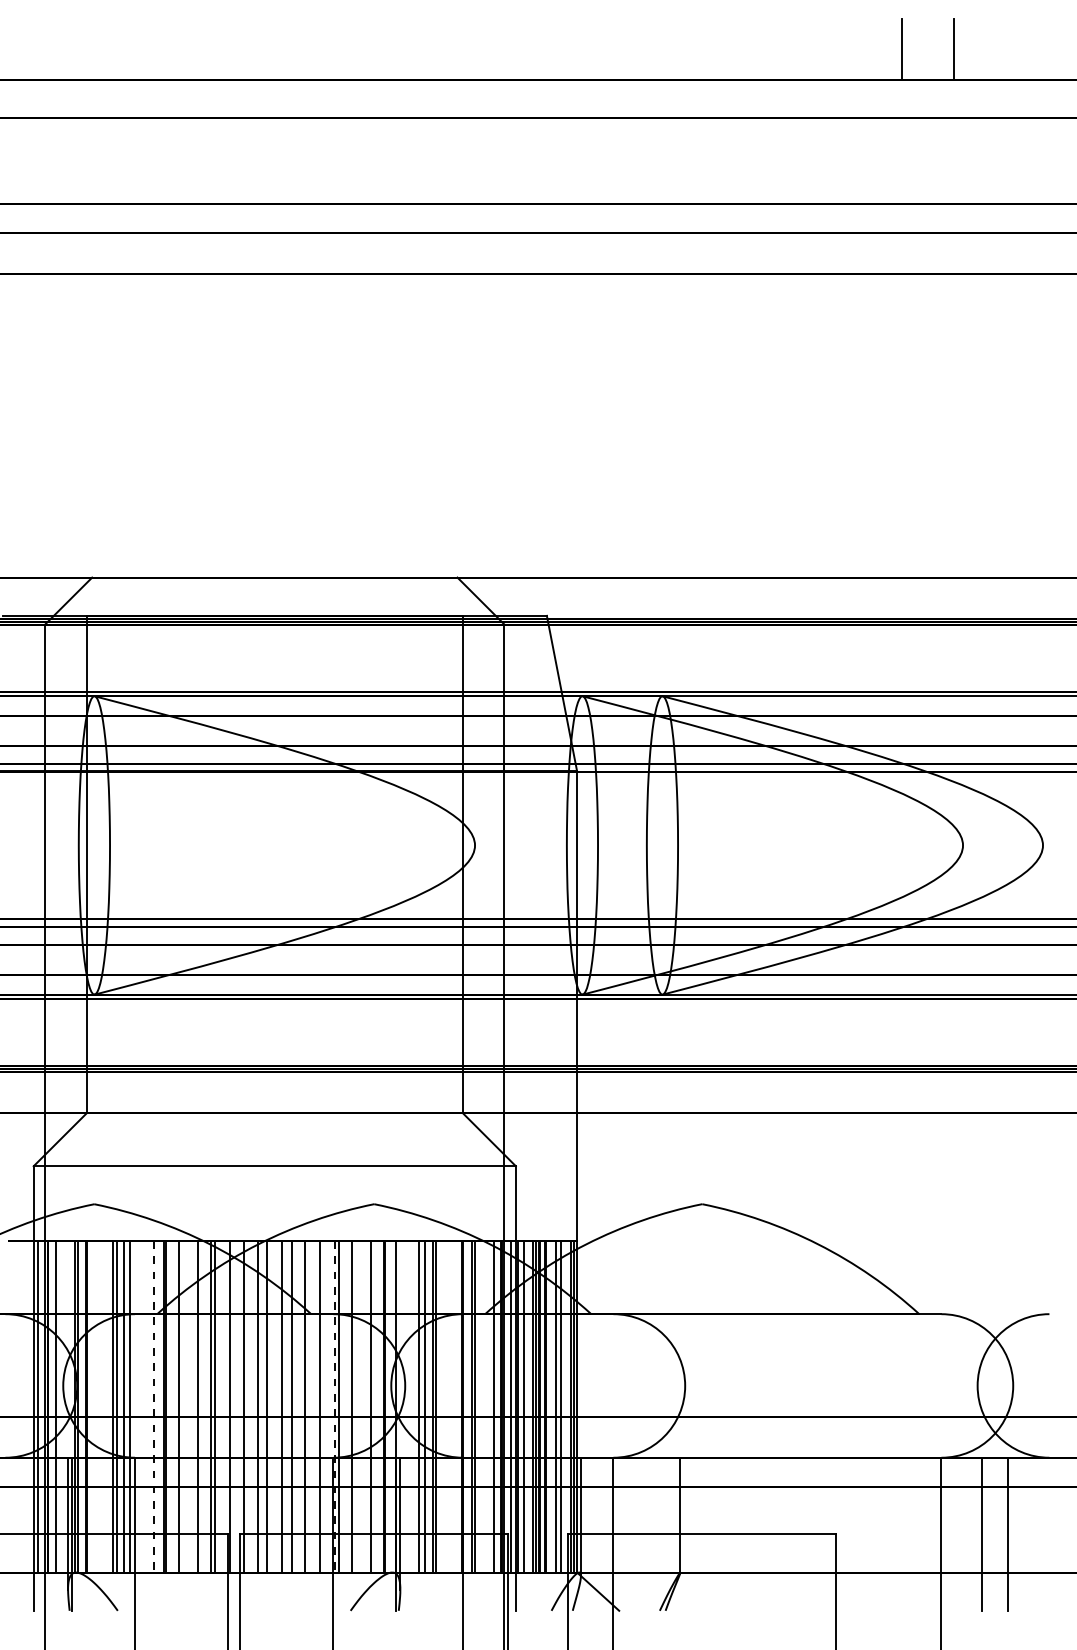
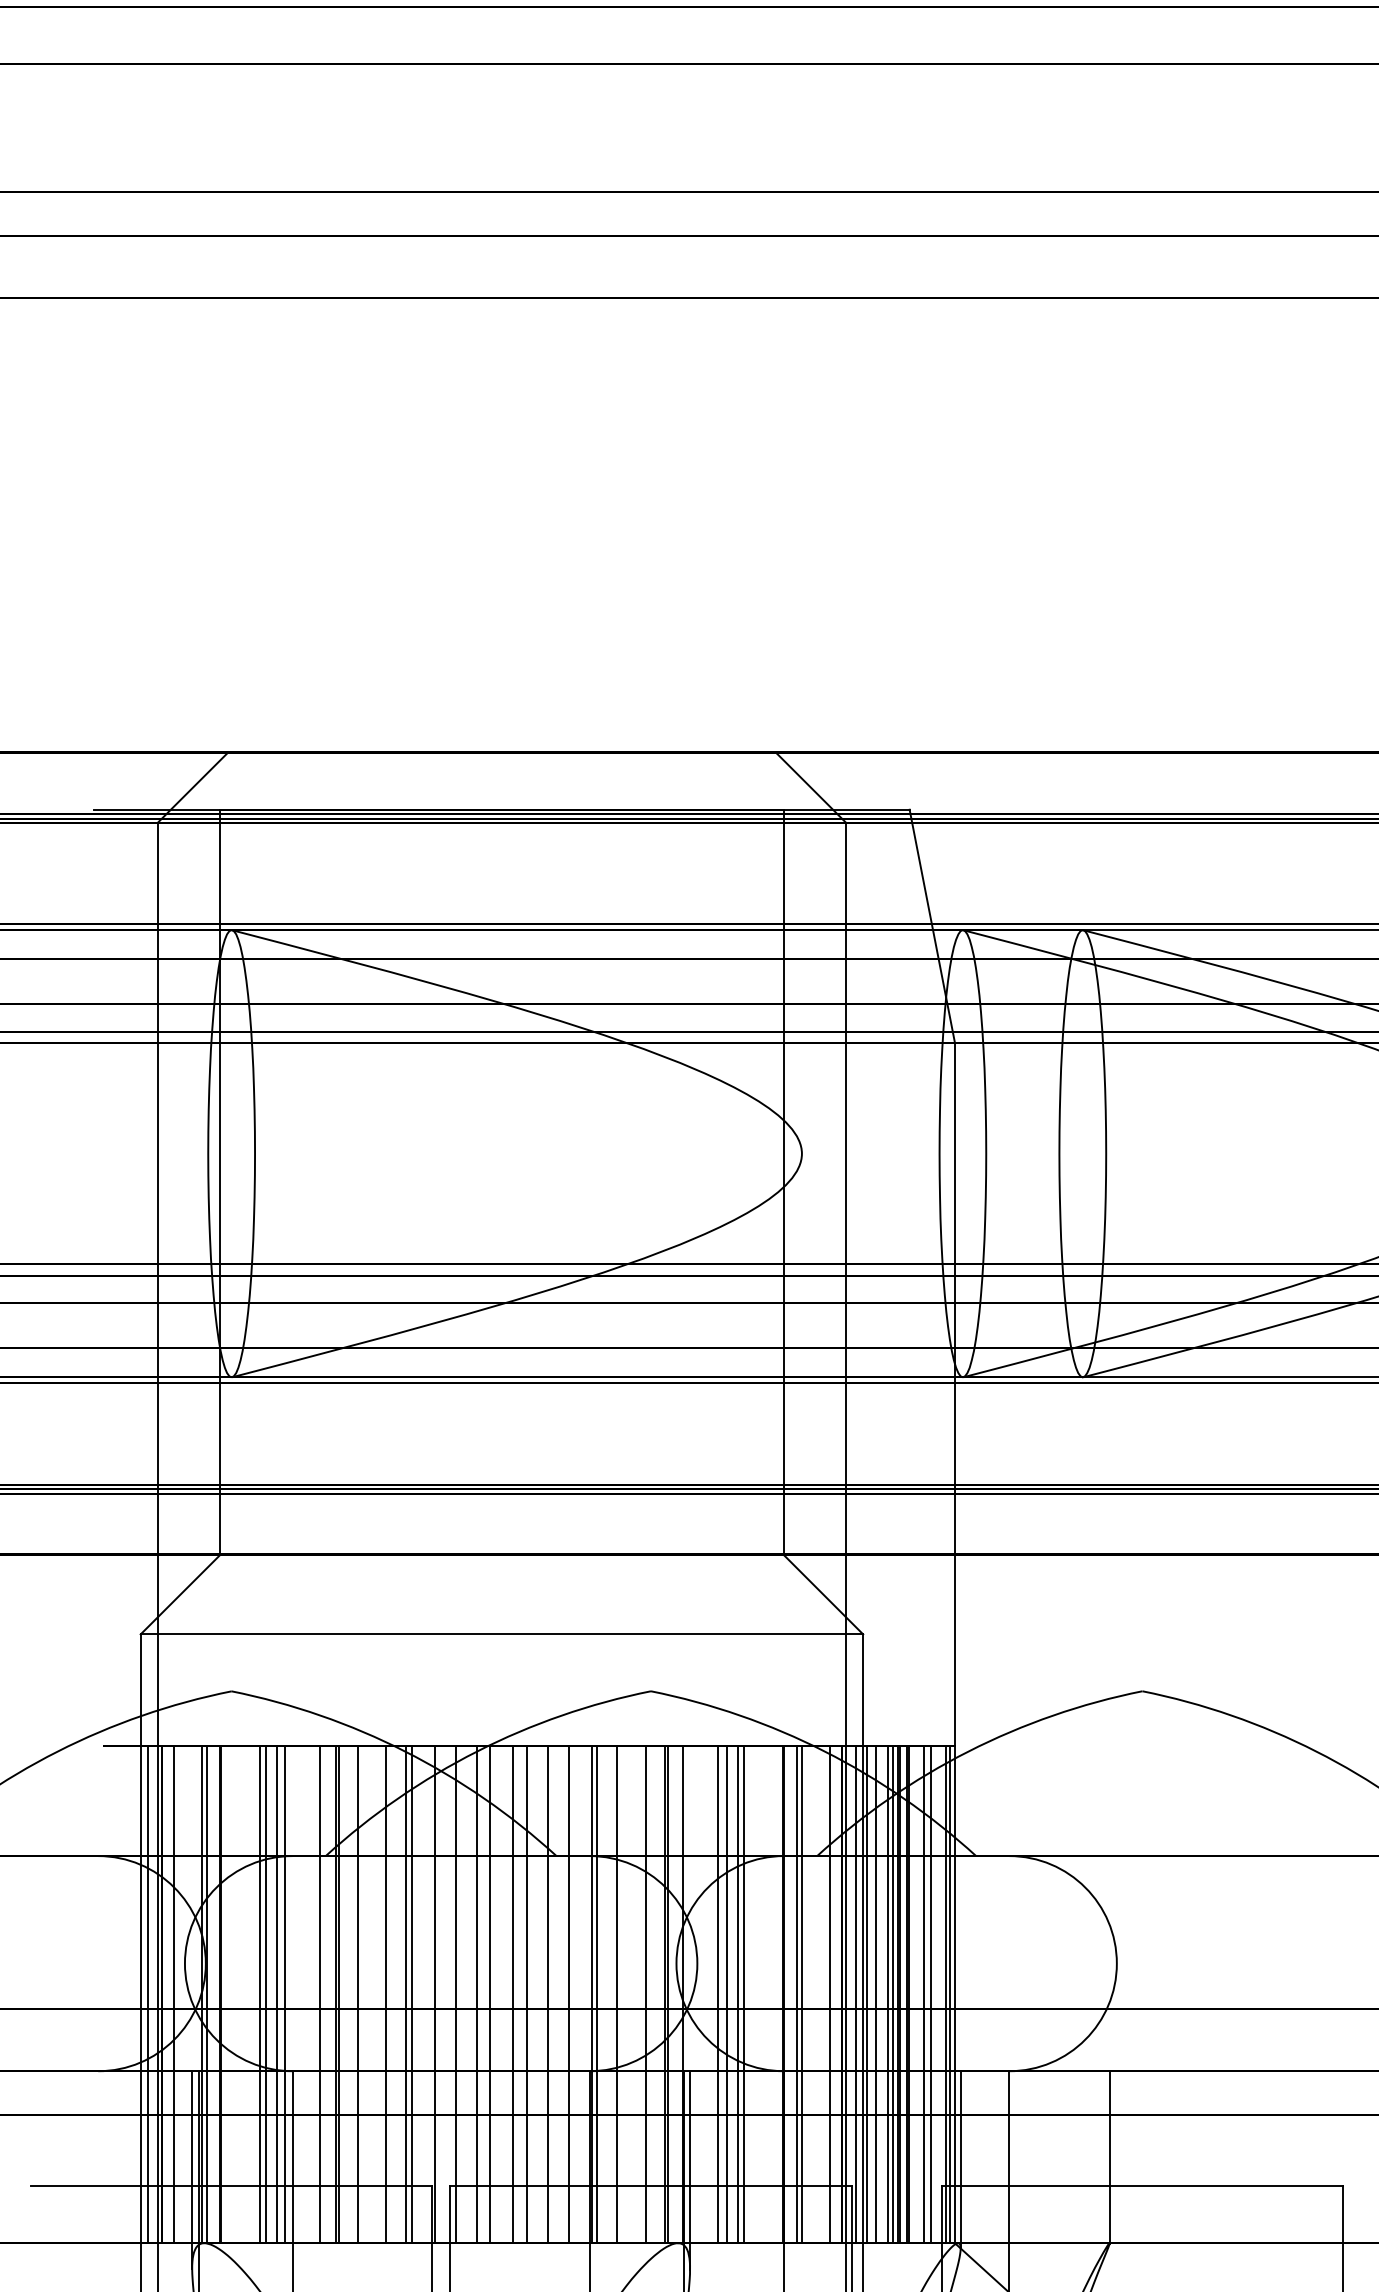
line: (153, 1406) -> (320, 1994), dashed -> solid
line: (334, 1406) -> (591, 1994), dashed -> solid

